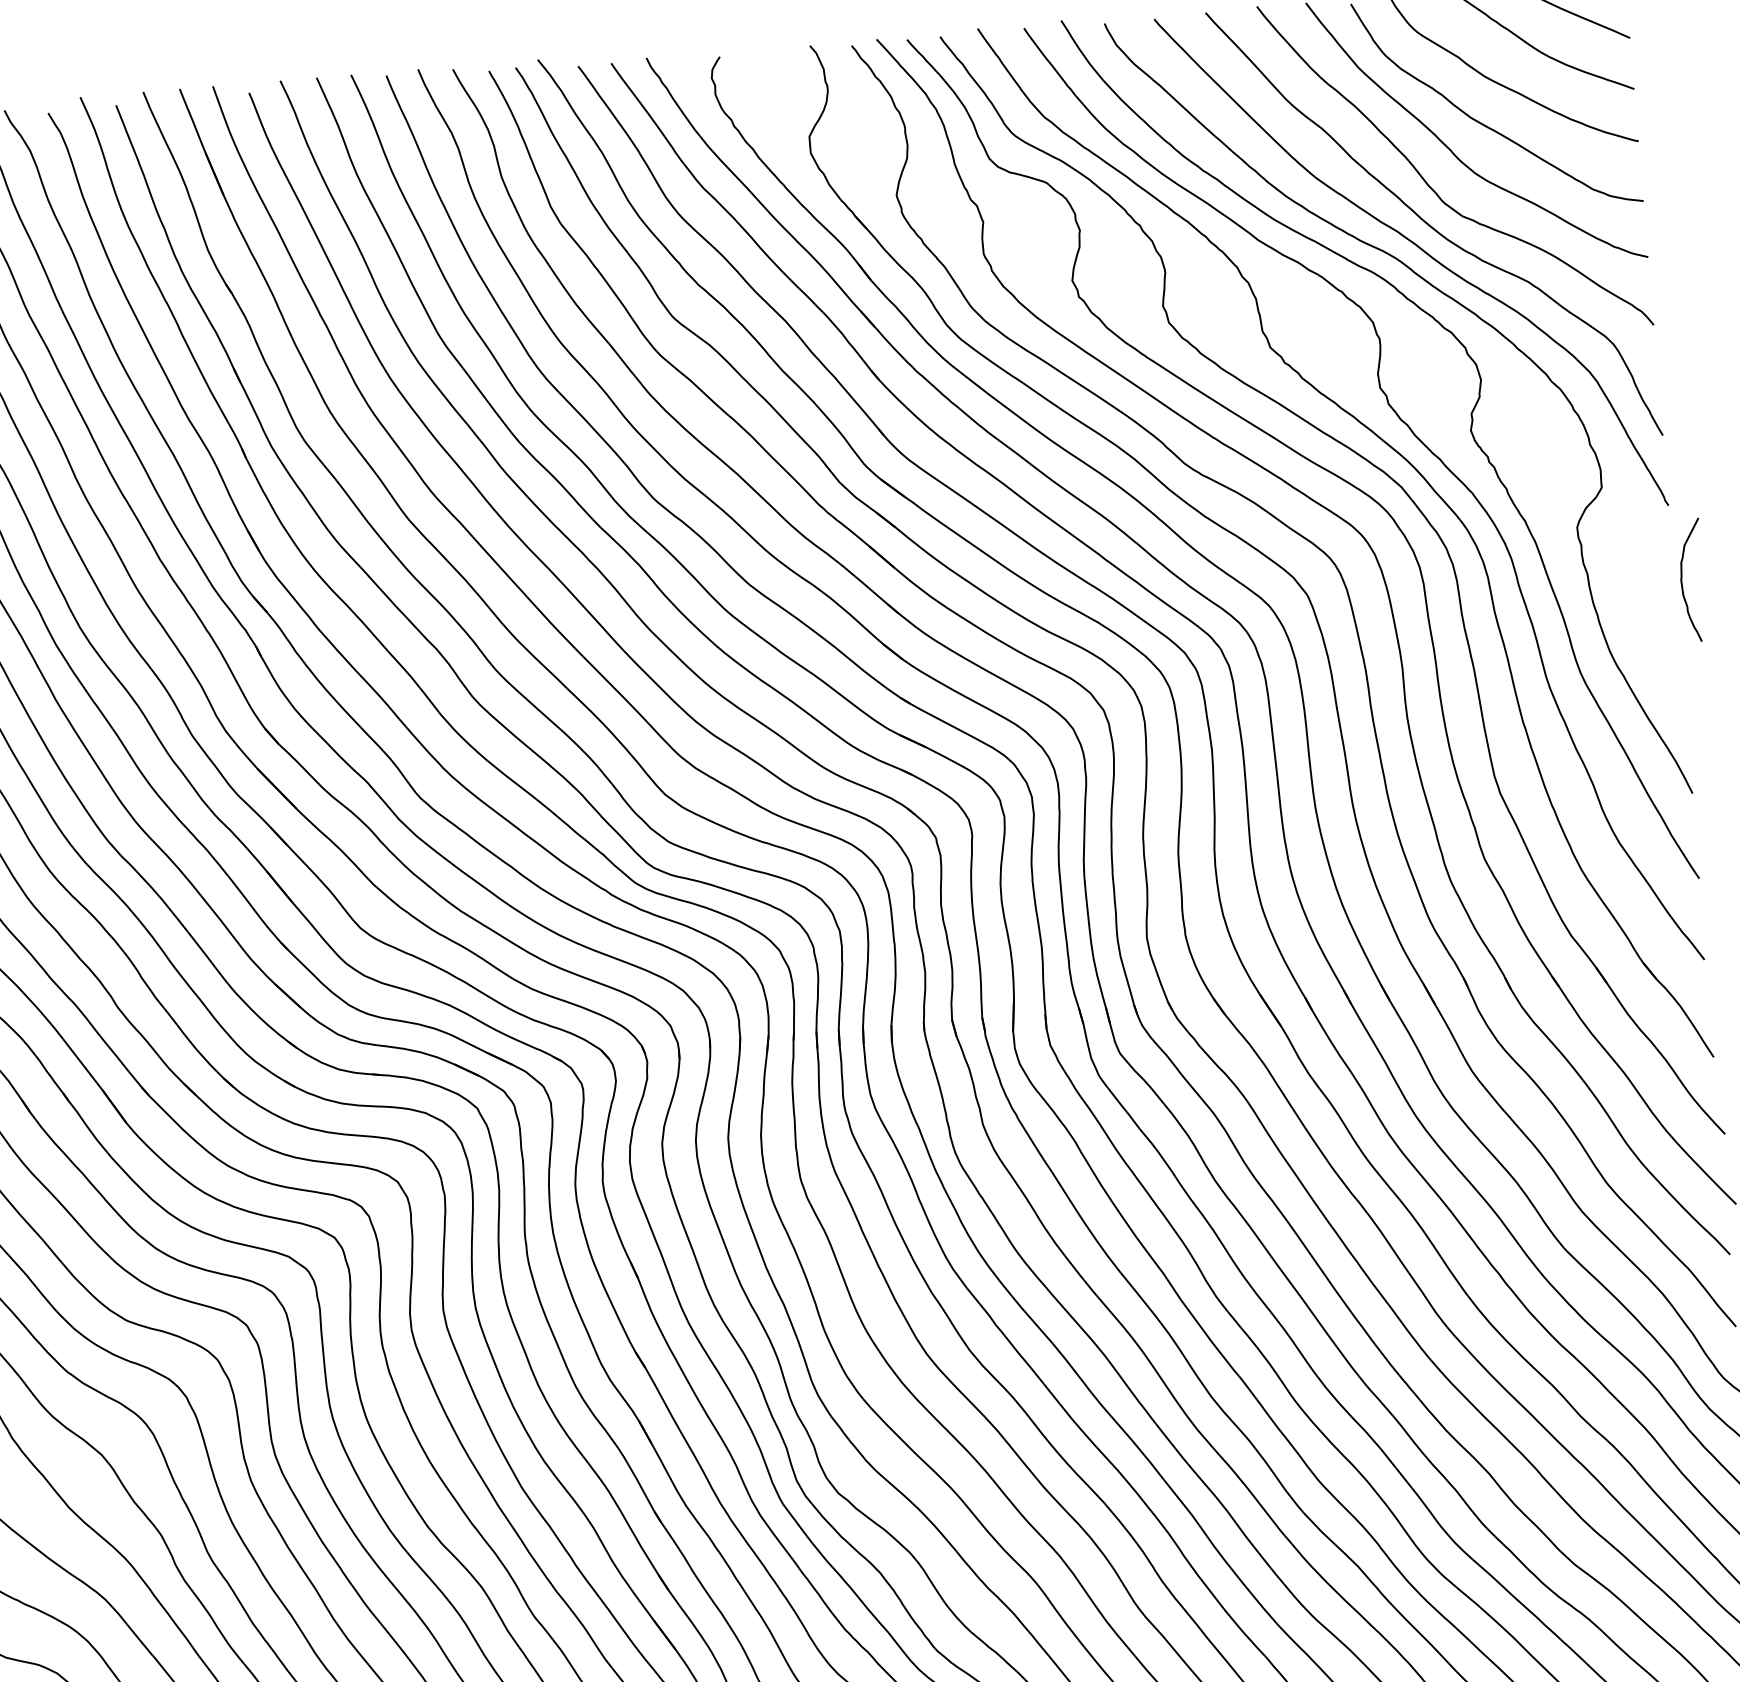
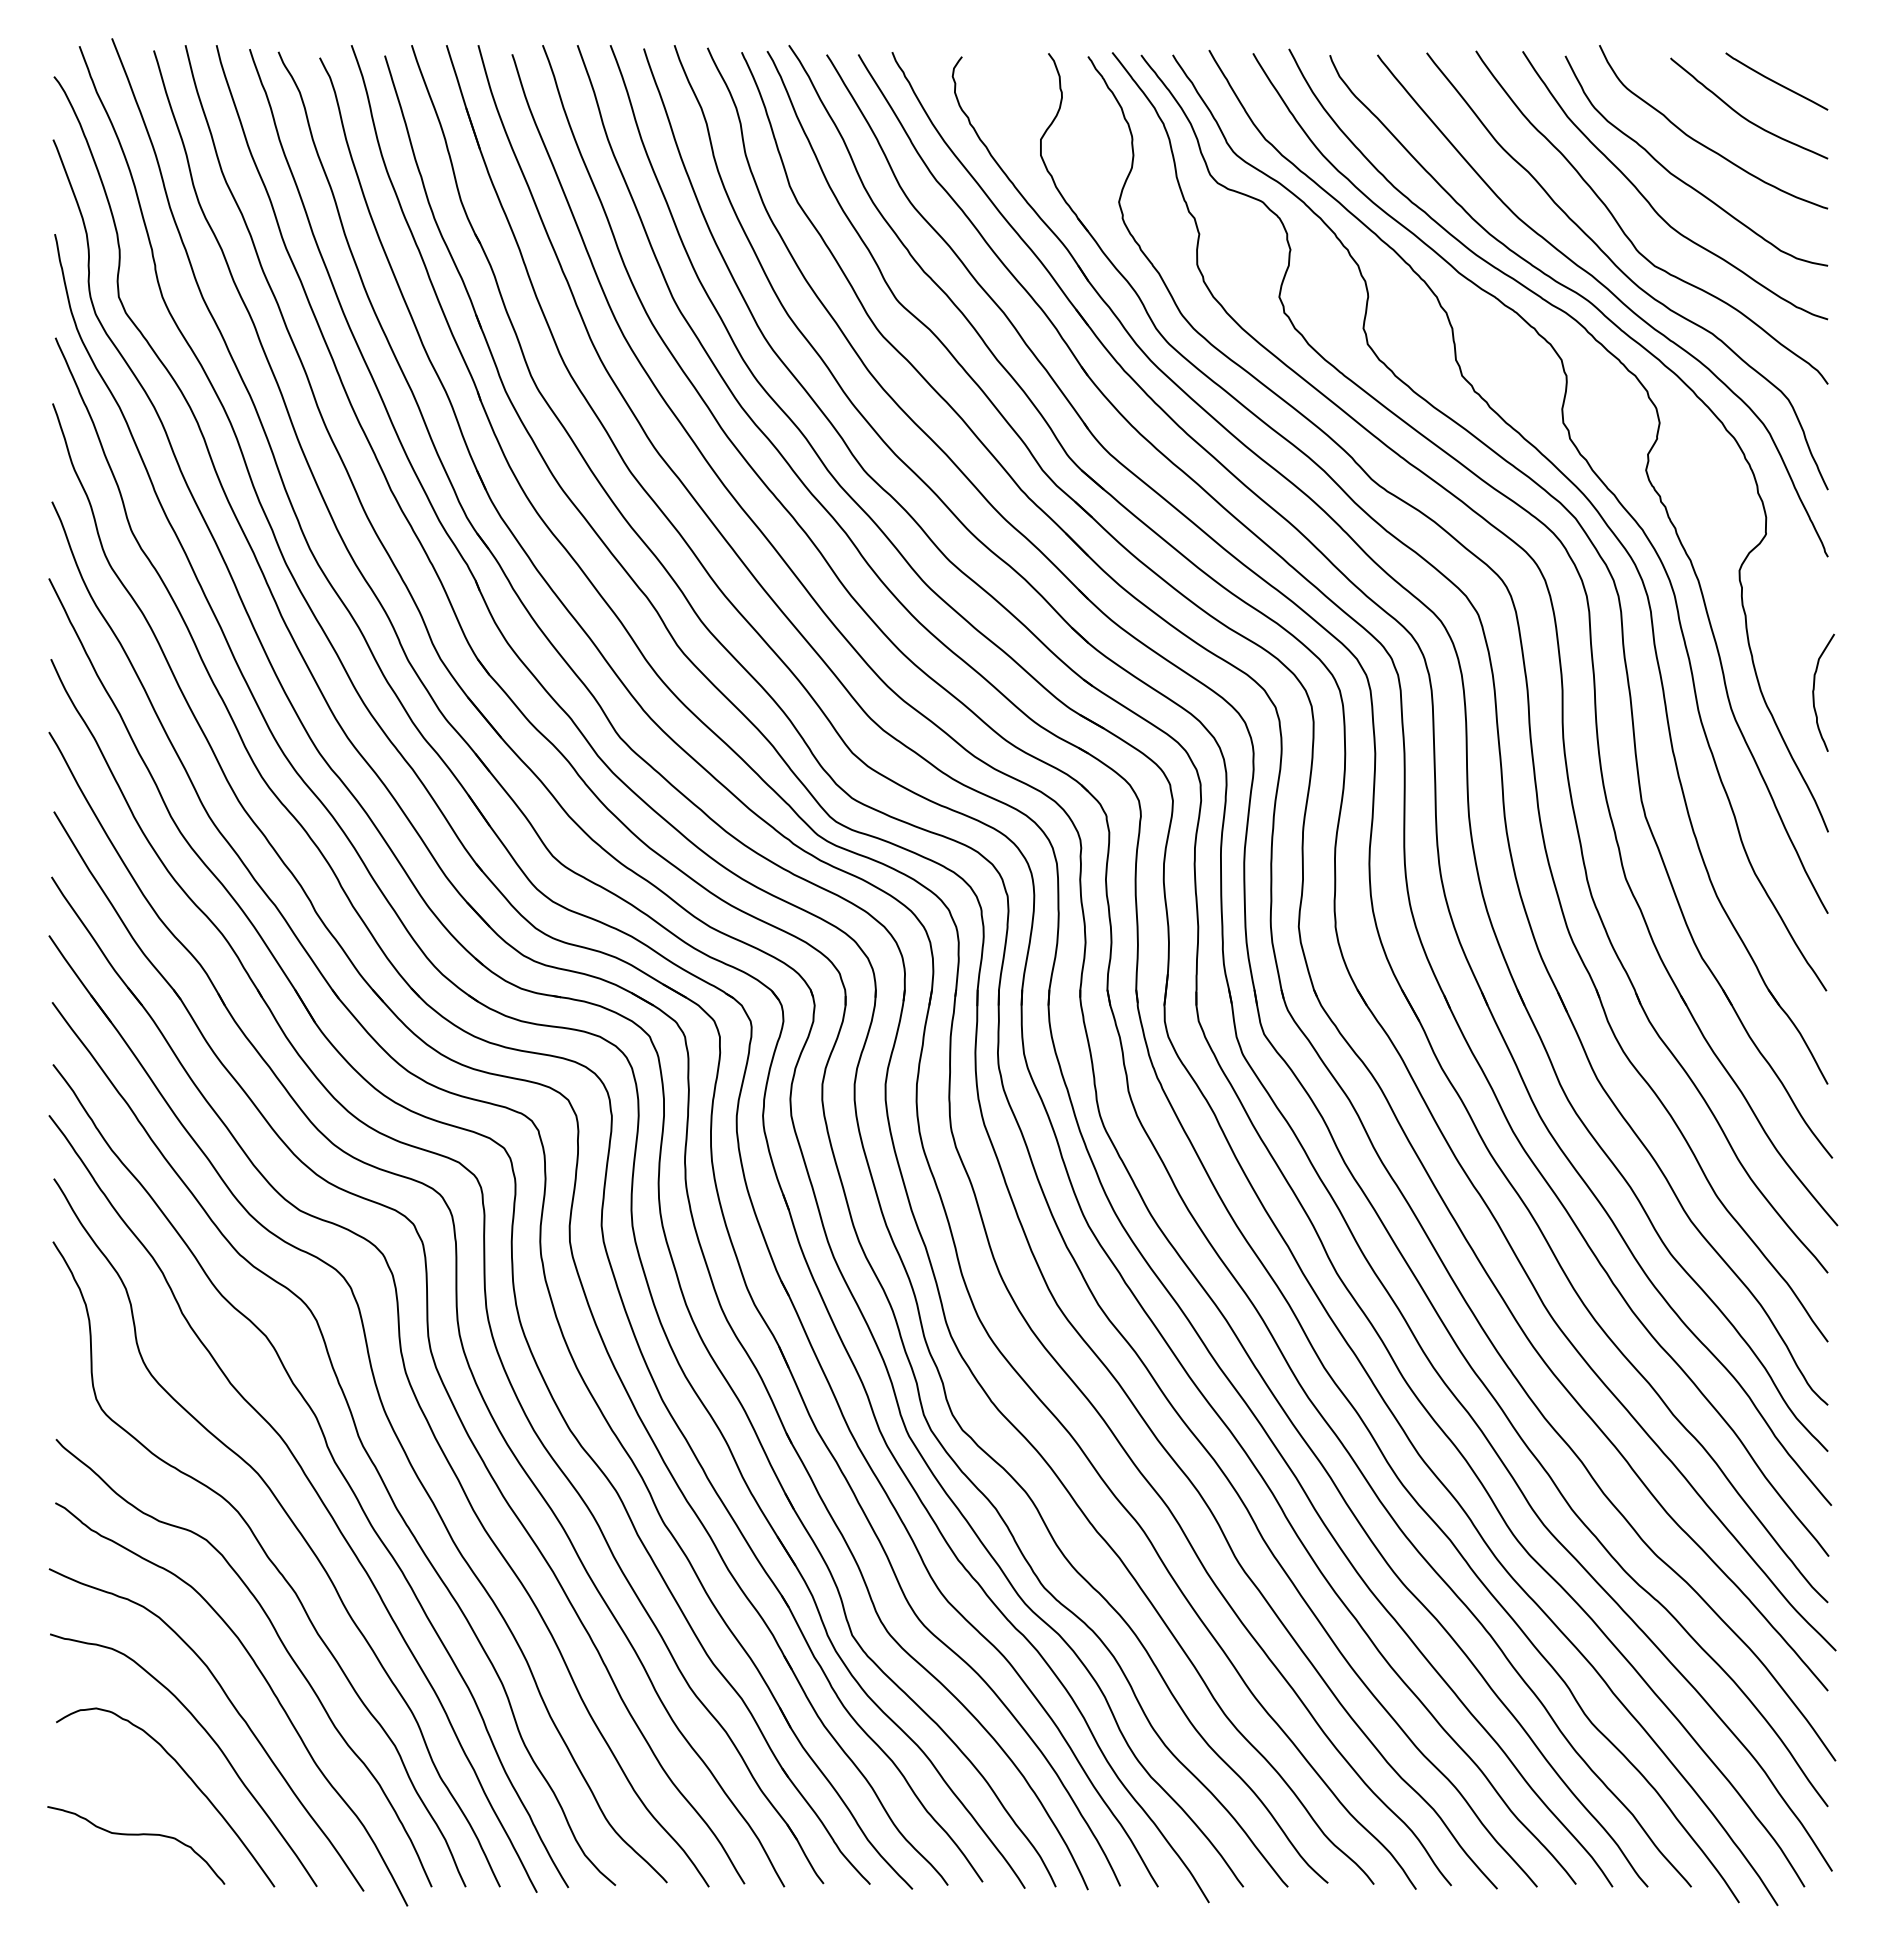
curve: (1682, 580) -> (1814, 692), moved

